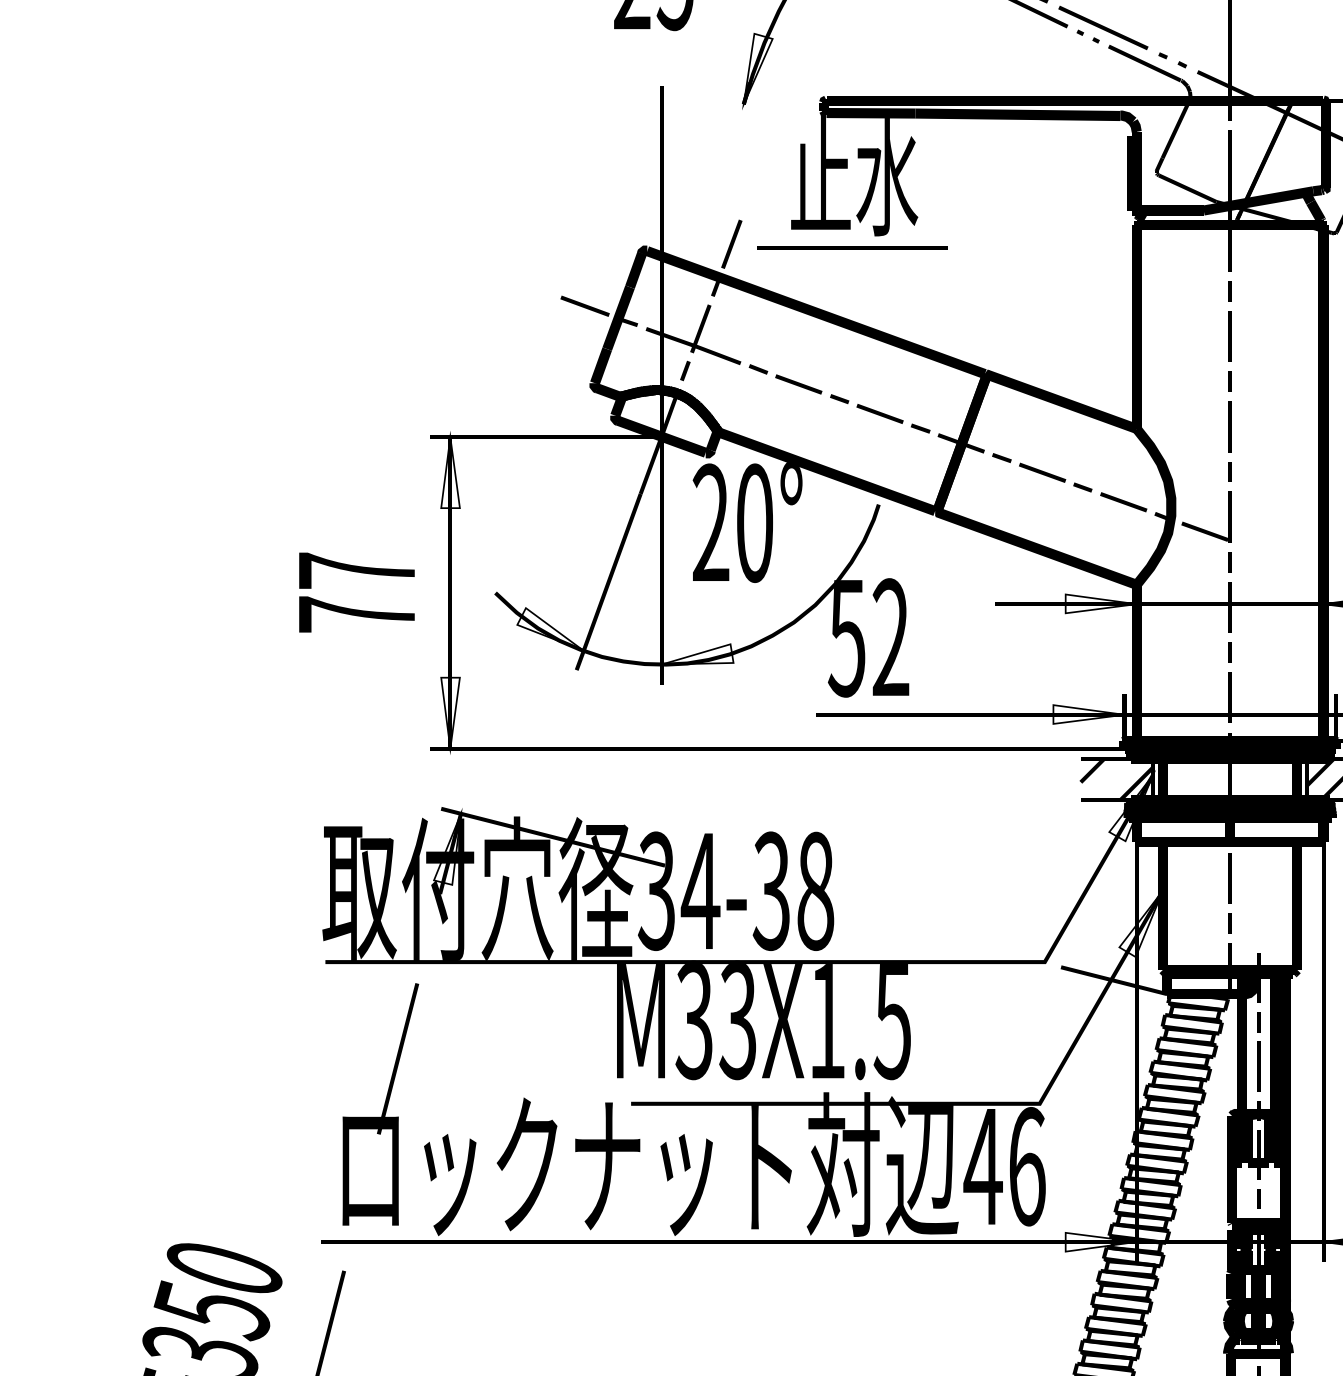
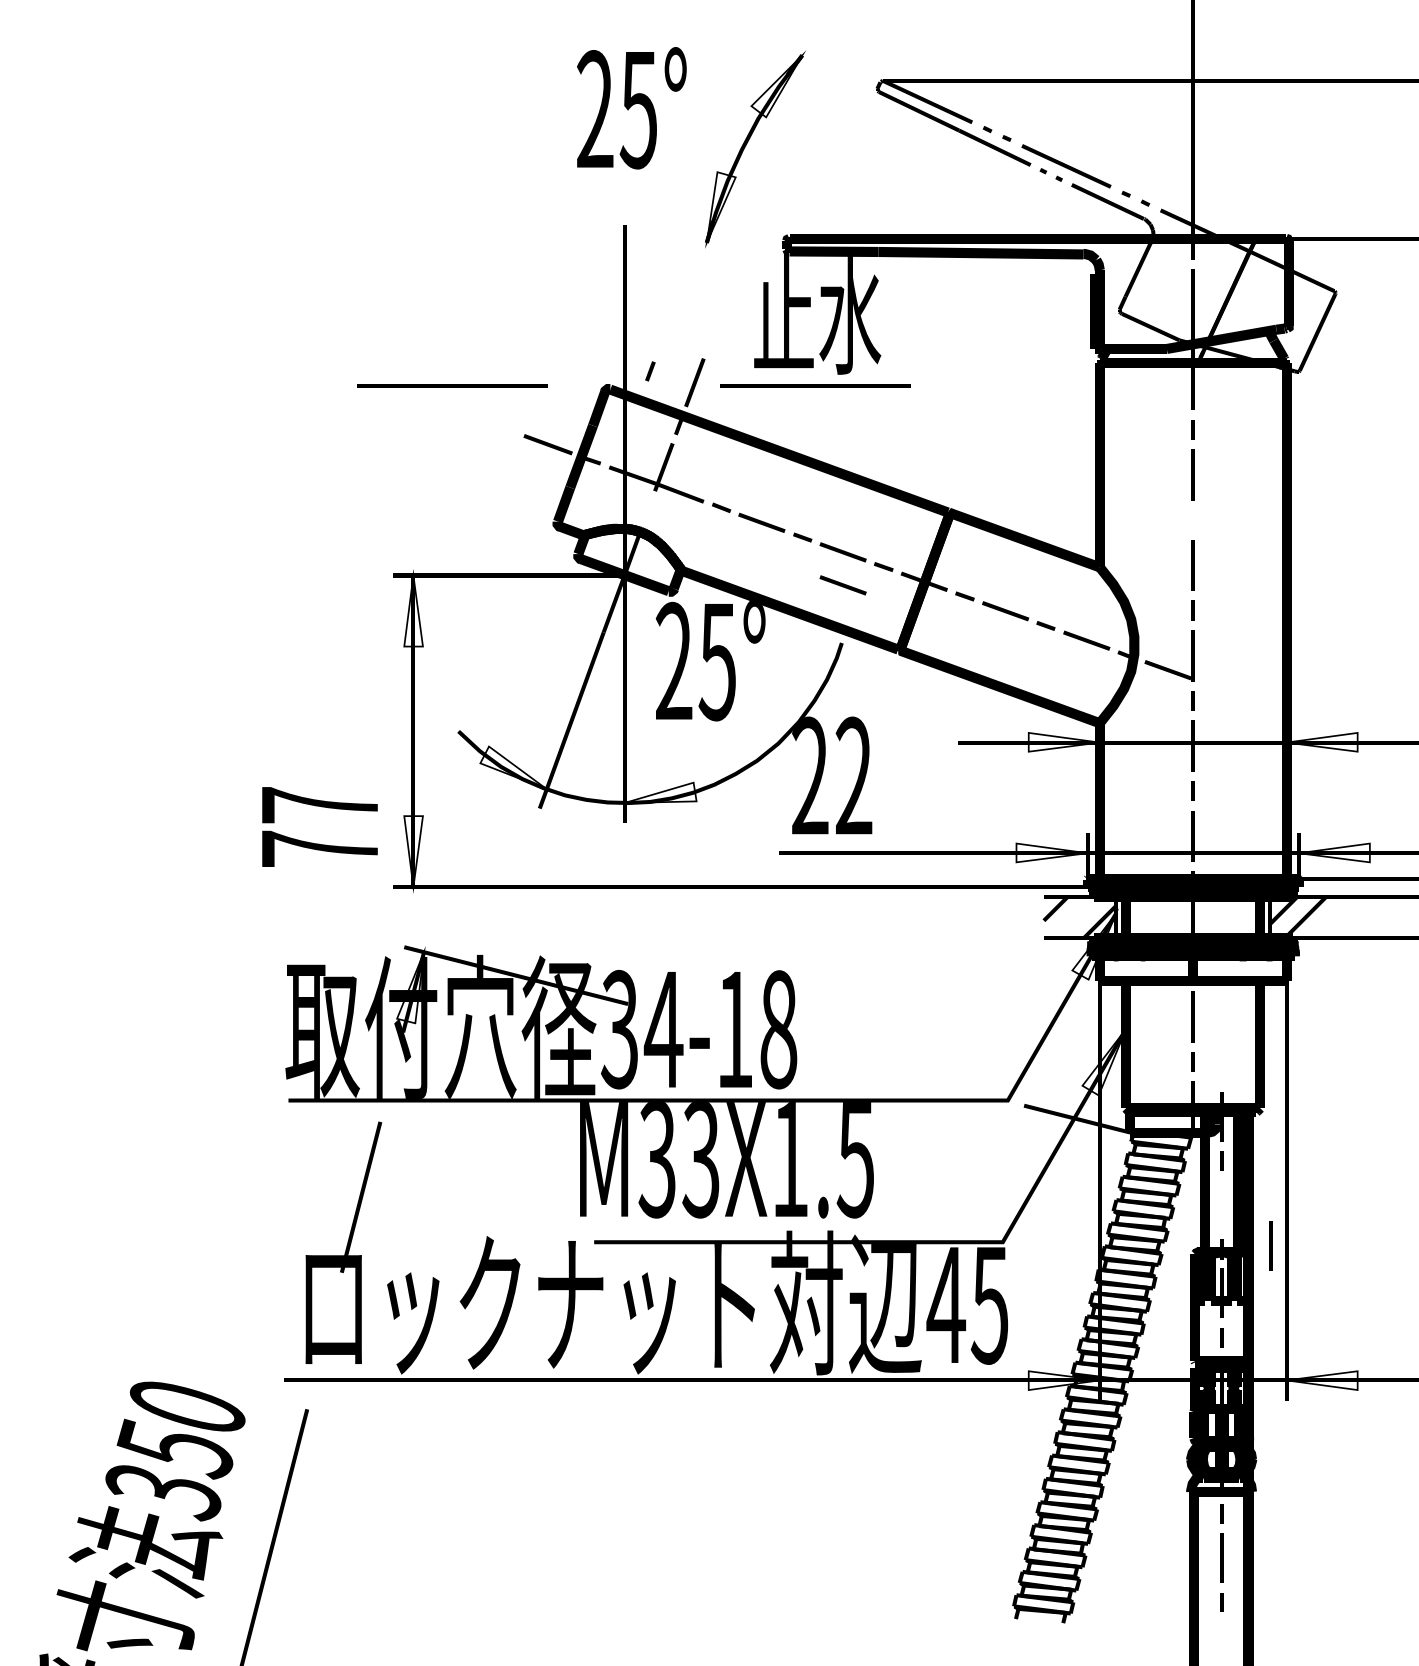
line: (489, 247) -> (452, 385), added
line: (685, 371) -> (650, 371), moved
line: (1229, 382) -> (1192, 520), removed
line: (879, 447) -> (842, 585), added
text: (754, 523) -> (717, 661), 20° -> 25°
text: (356, 592) -> (319, 826), moved
text: (846, 638) -> (809, 776), 52 -> 22
text: (770, 891) -> (733, 1029), 34-38 -> 34-18
line: (1258, 1066) -> (1270, 1245), moved
text: (1026, 1166) -> (989, 1304), 46 -> 45

